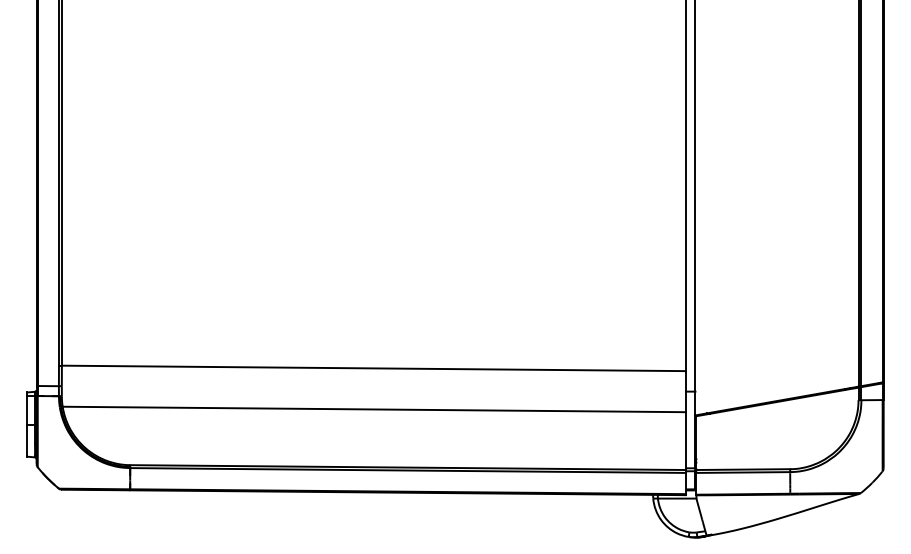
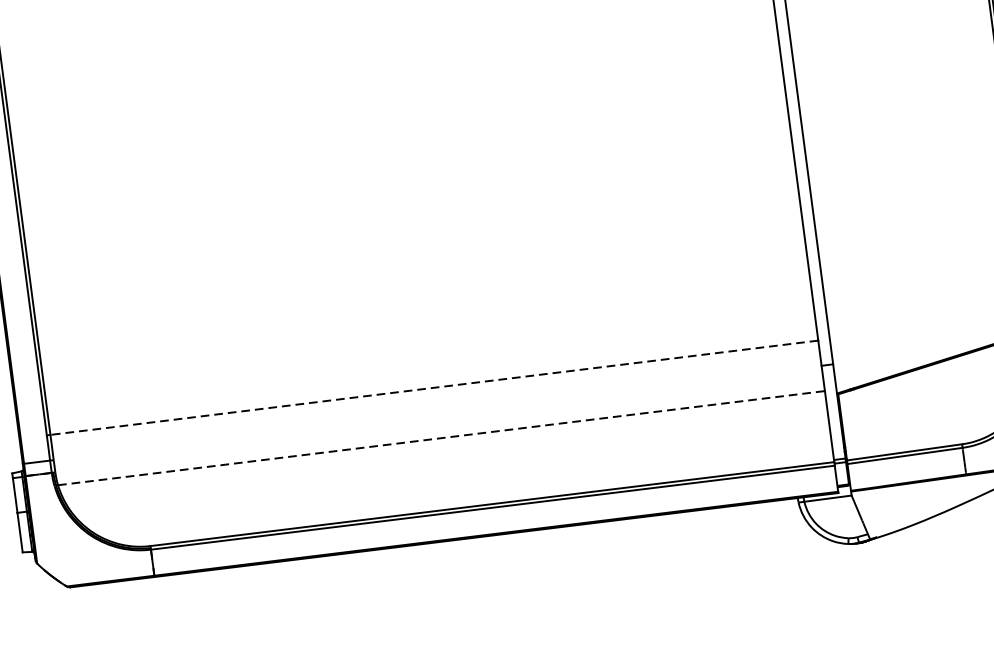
line: (373, 368) -> (433, 387), solid -> dashed
line: (374, 409) -> (441, 438), solid -> dashed

